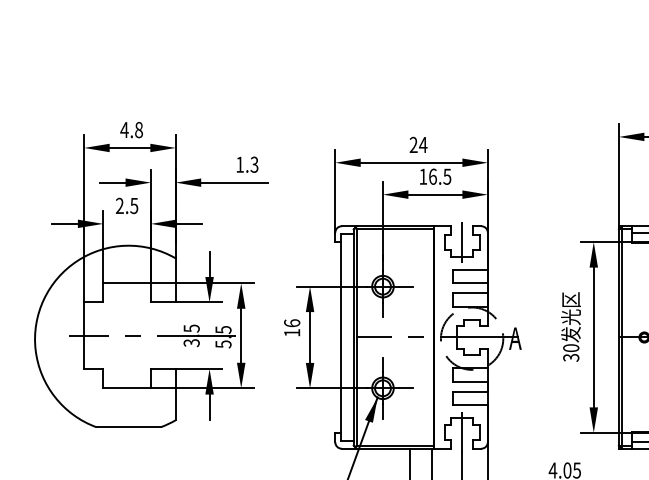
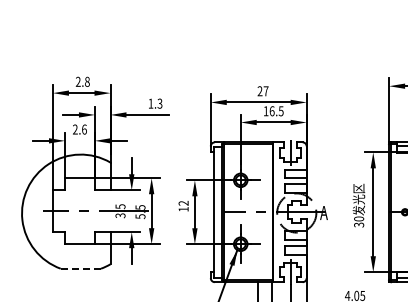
text: (123, 129) -> (77, 81), 4.8 -> 2.8
text: (422, 145) -> (265, 91), 24 -> 27
text: (134, 205) -> (84, 129), 2.5 -> 2.6
text: (291, 321) -> (183, 202), 16 -> 12
line: (128, 426) -> (80, 268), solid -> dashed

